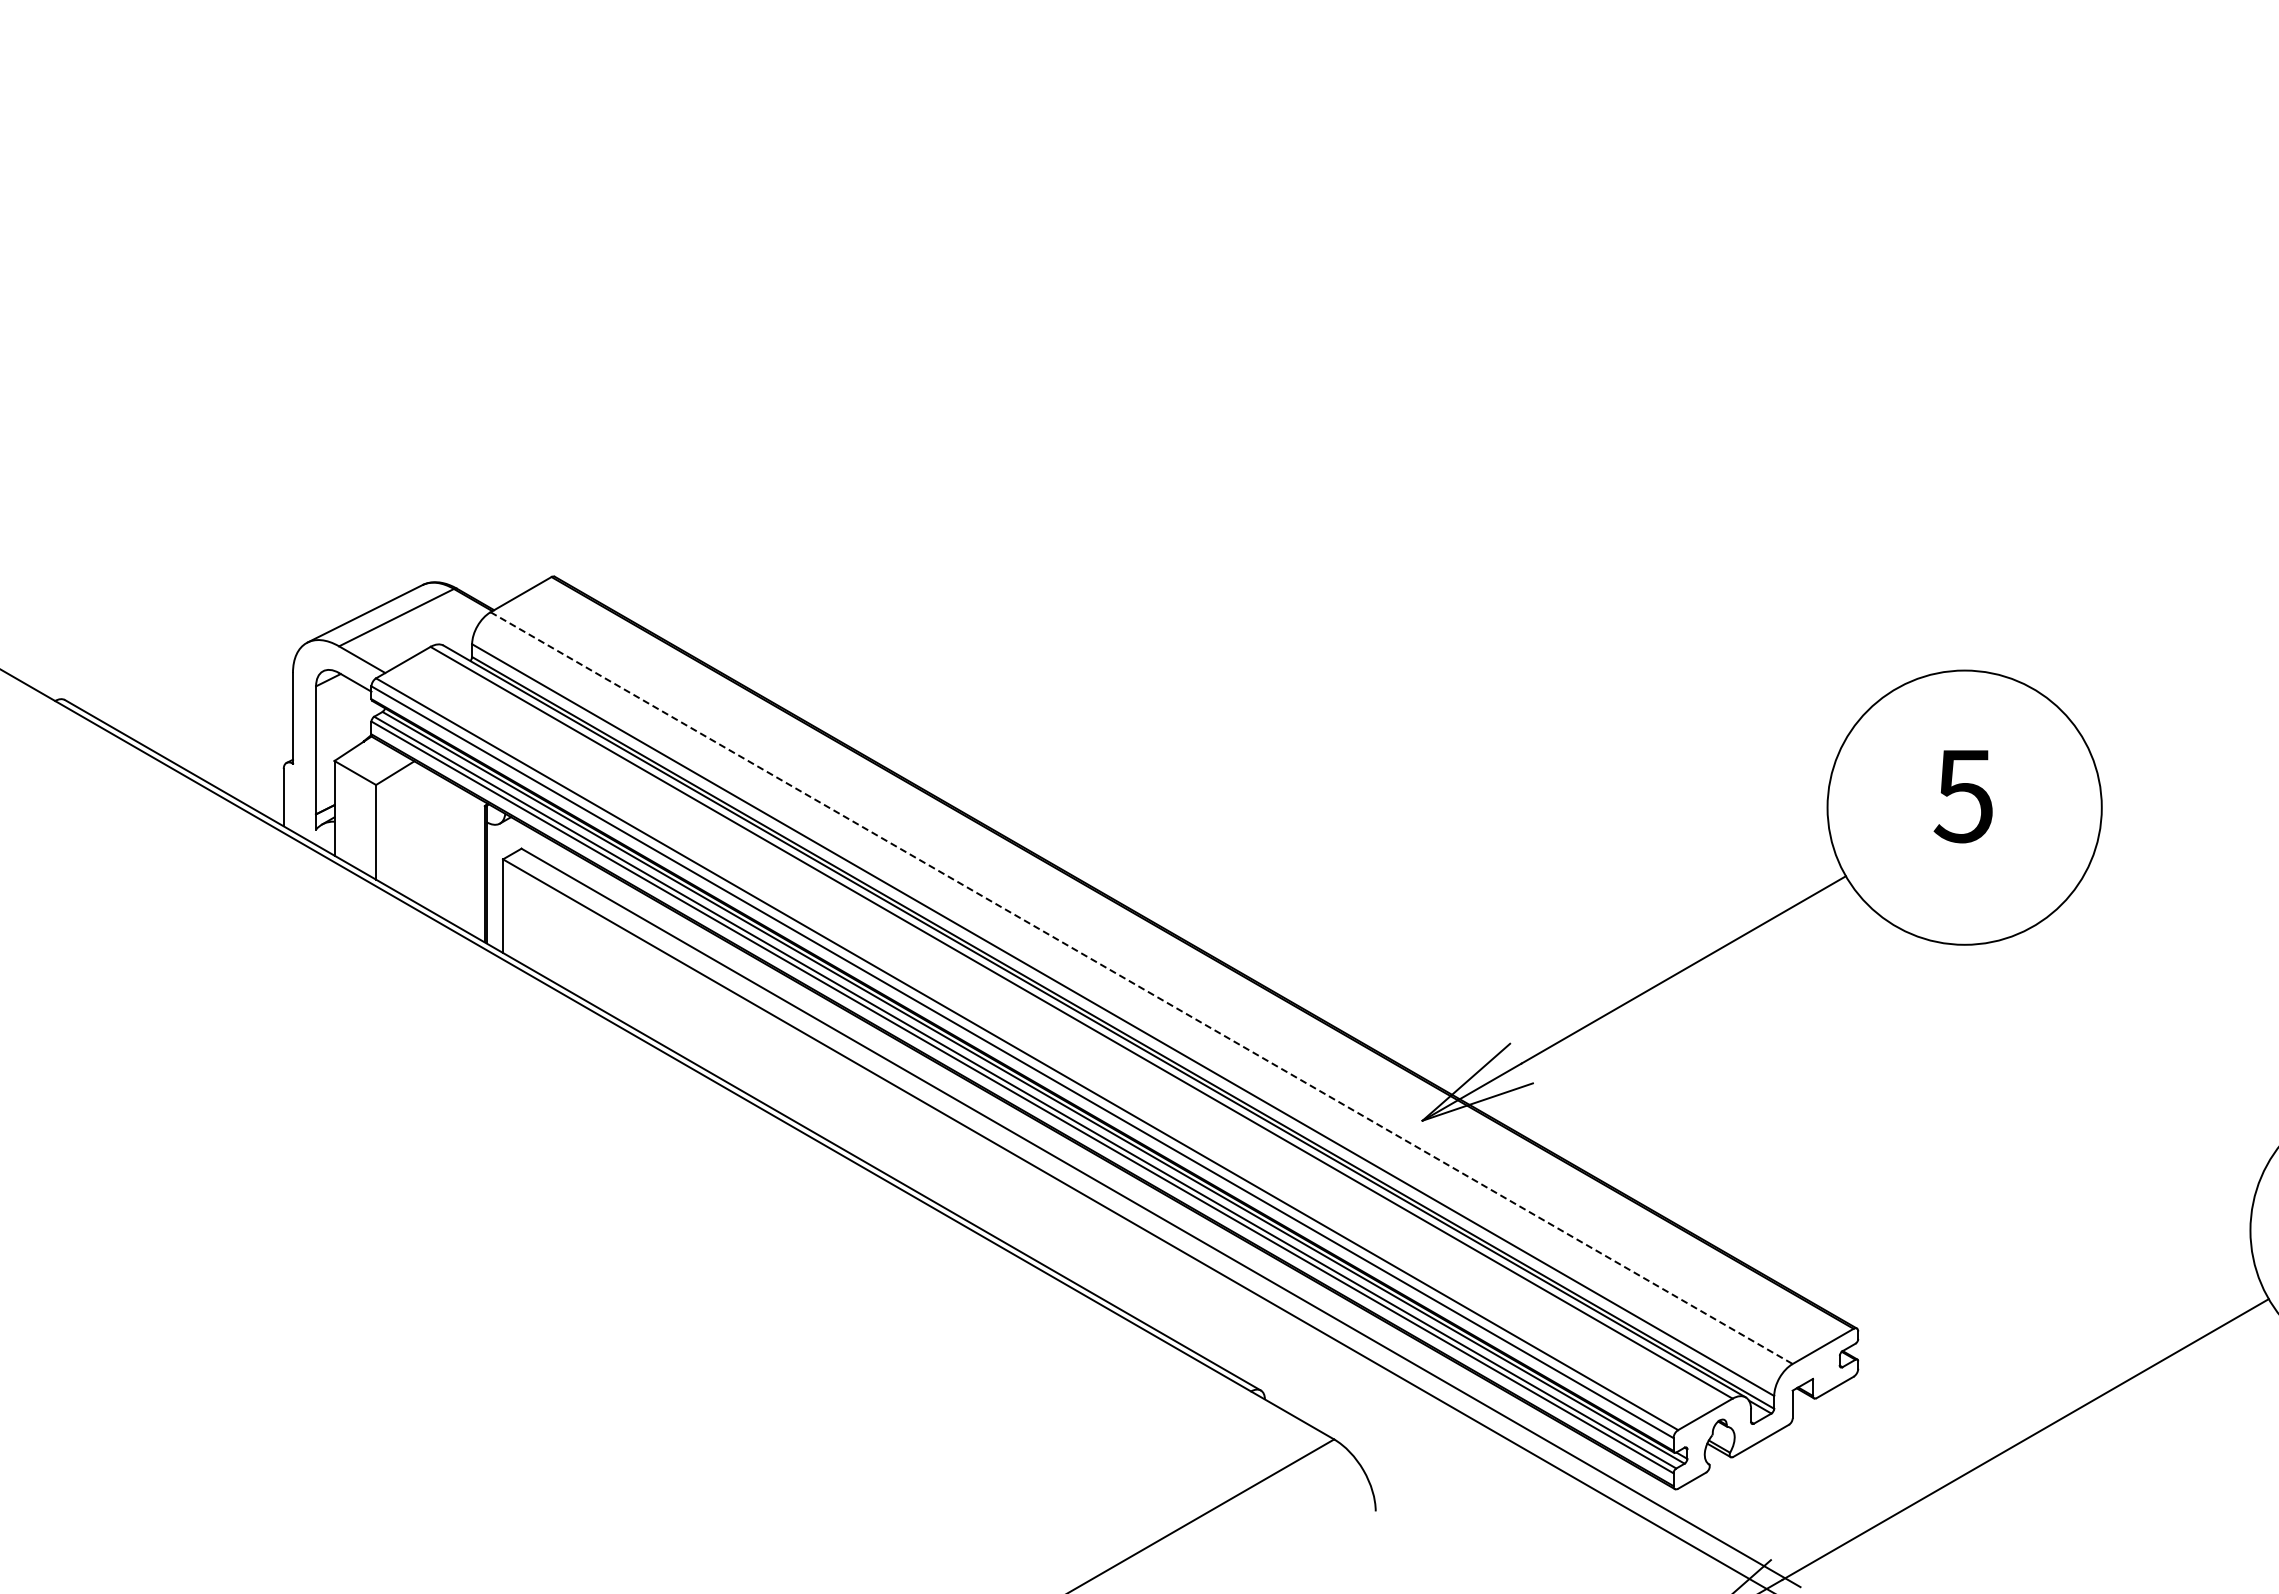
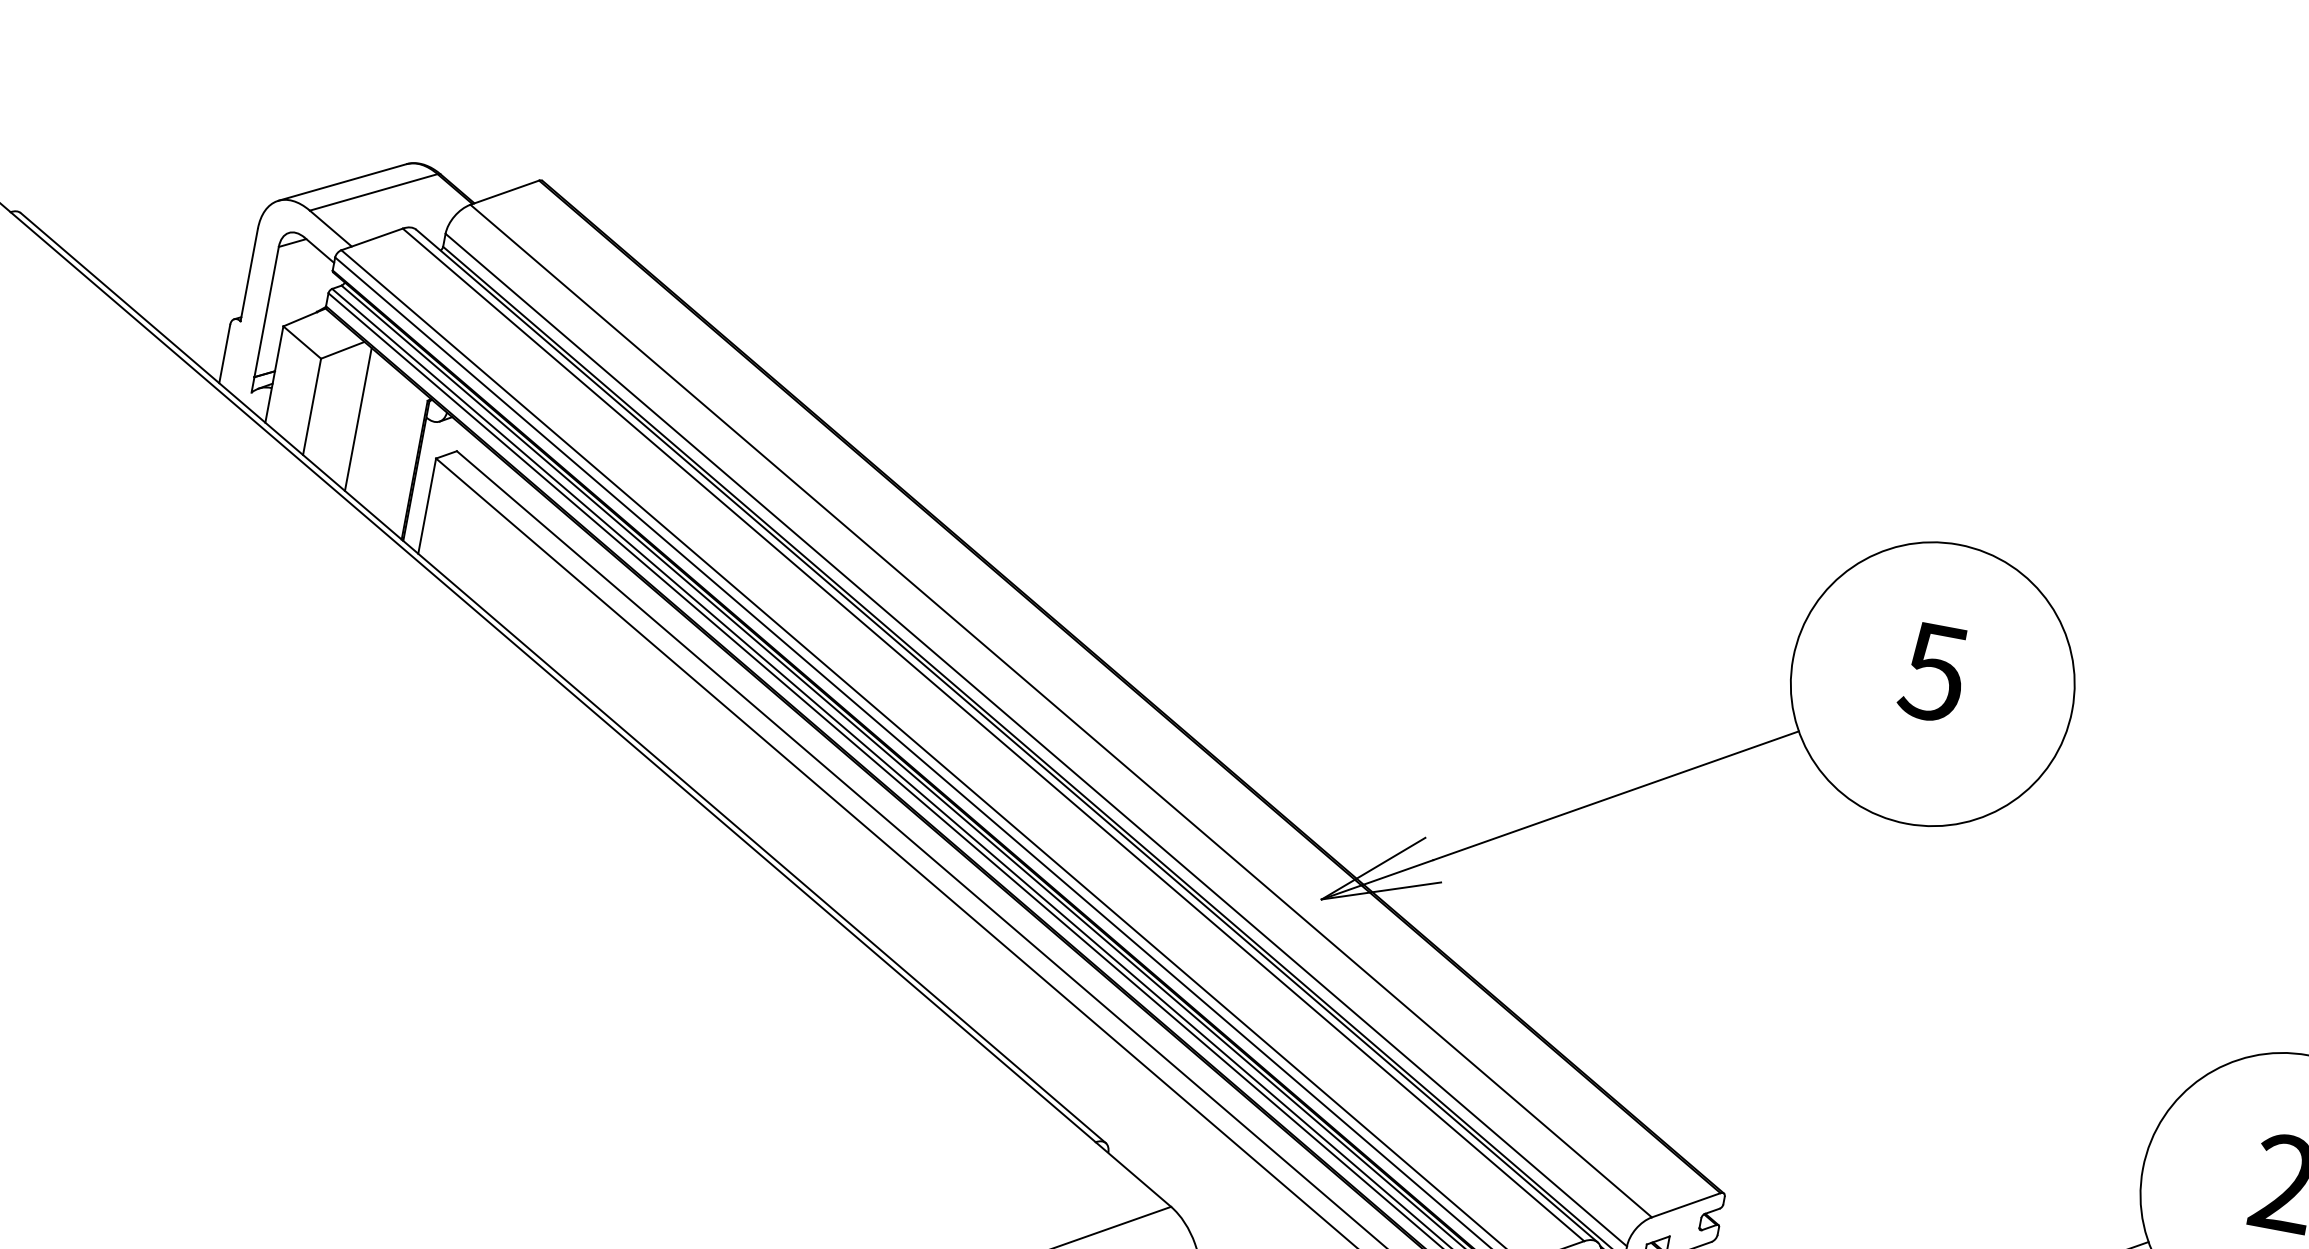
line: (422, 835) -> (358, 418), added
line: (1141, 988) -> (1060, 711), dashed -> solid

